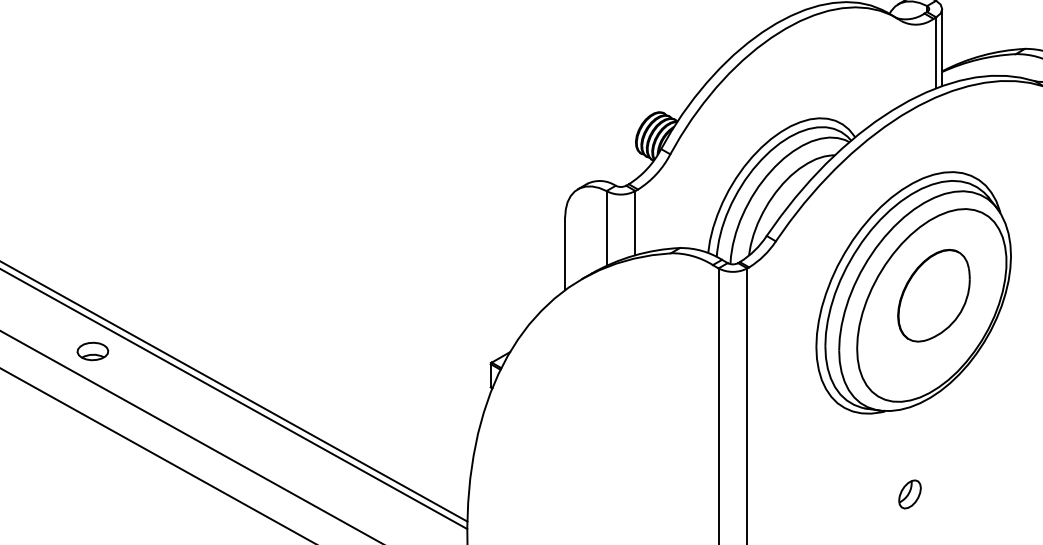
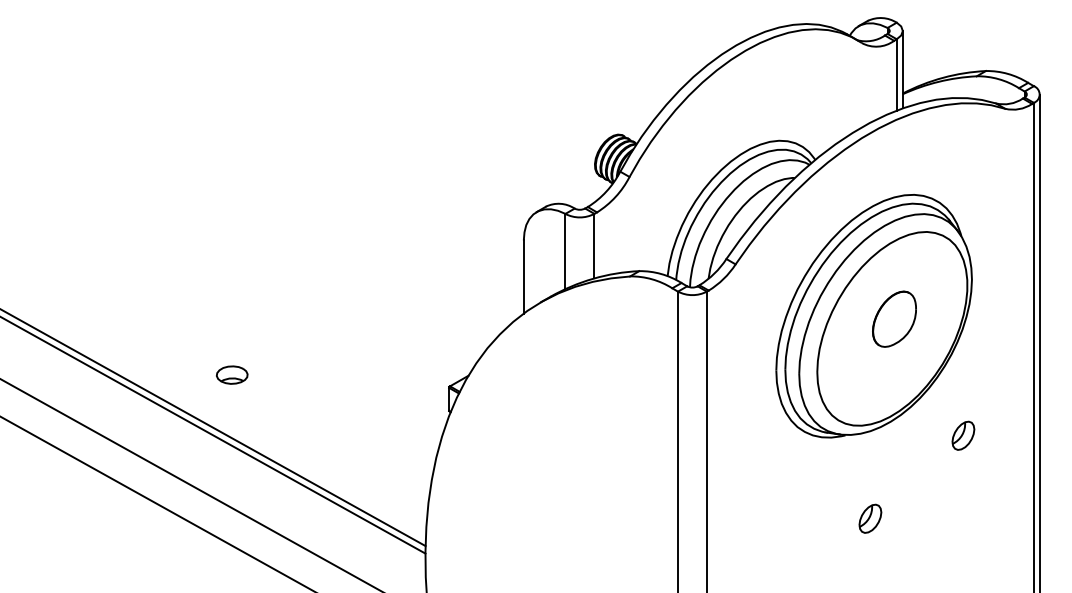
part: (933, 296) -> (894, 319), size x0.6
part: (93, 350) -> (232, 374), moved
part: (1002, 411) -> (963, 435), added

